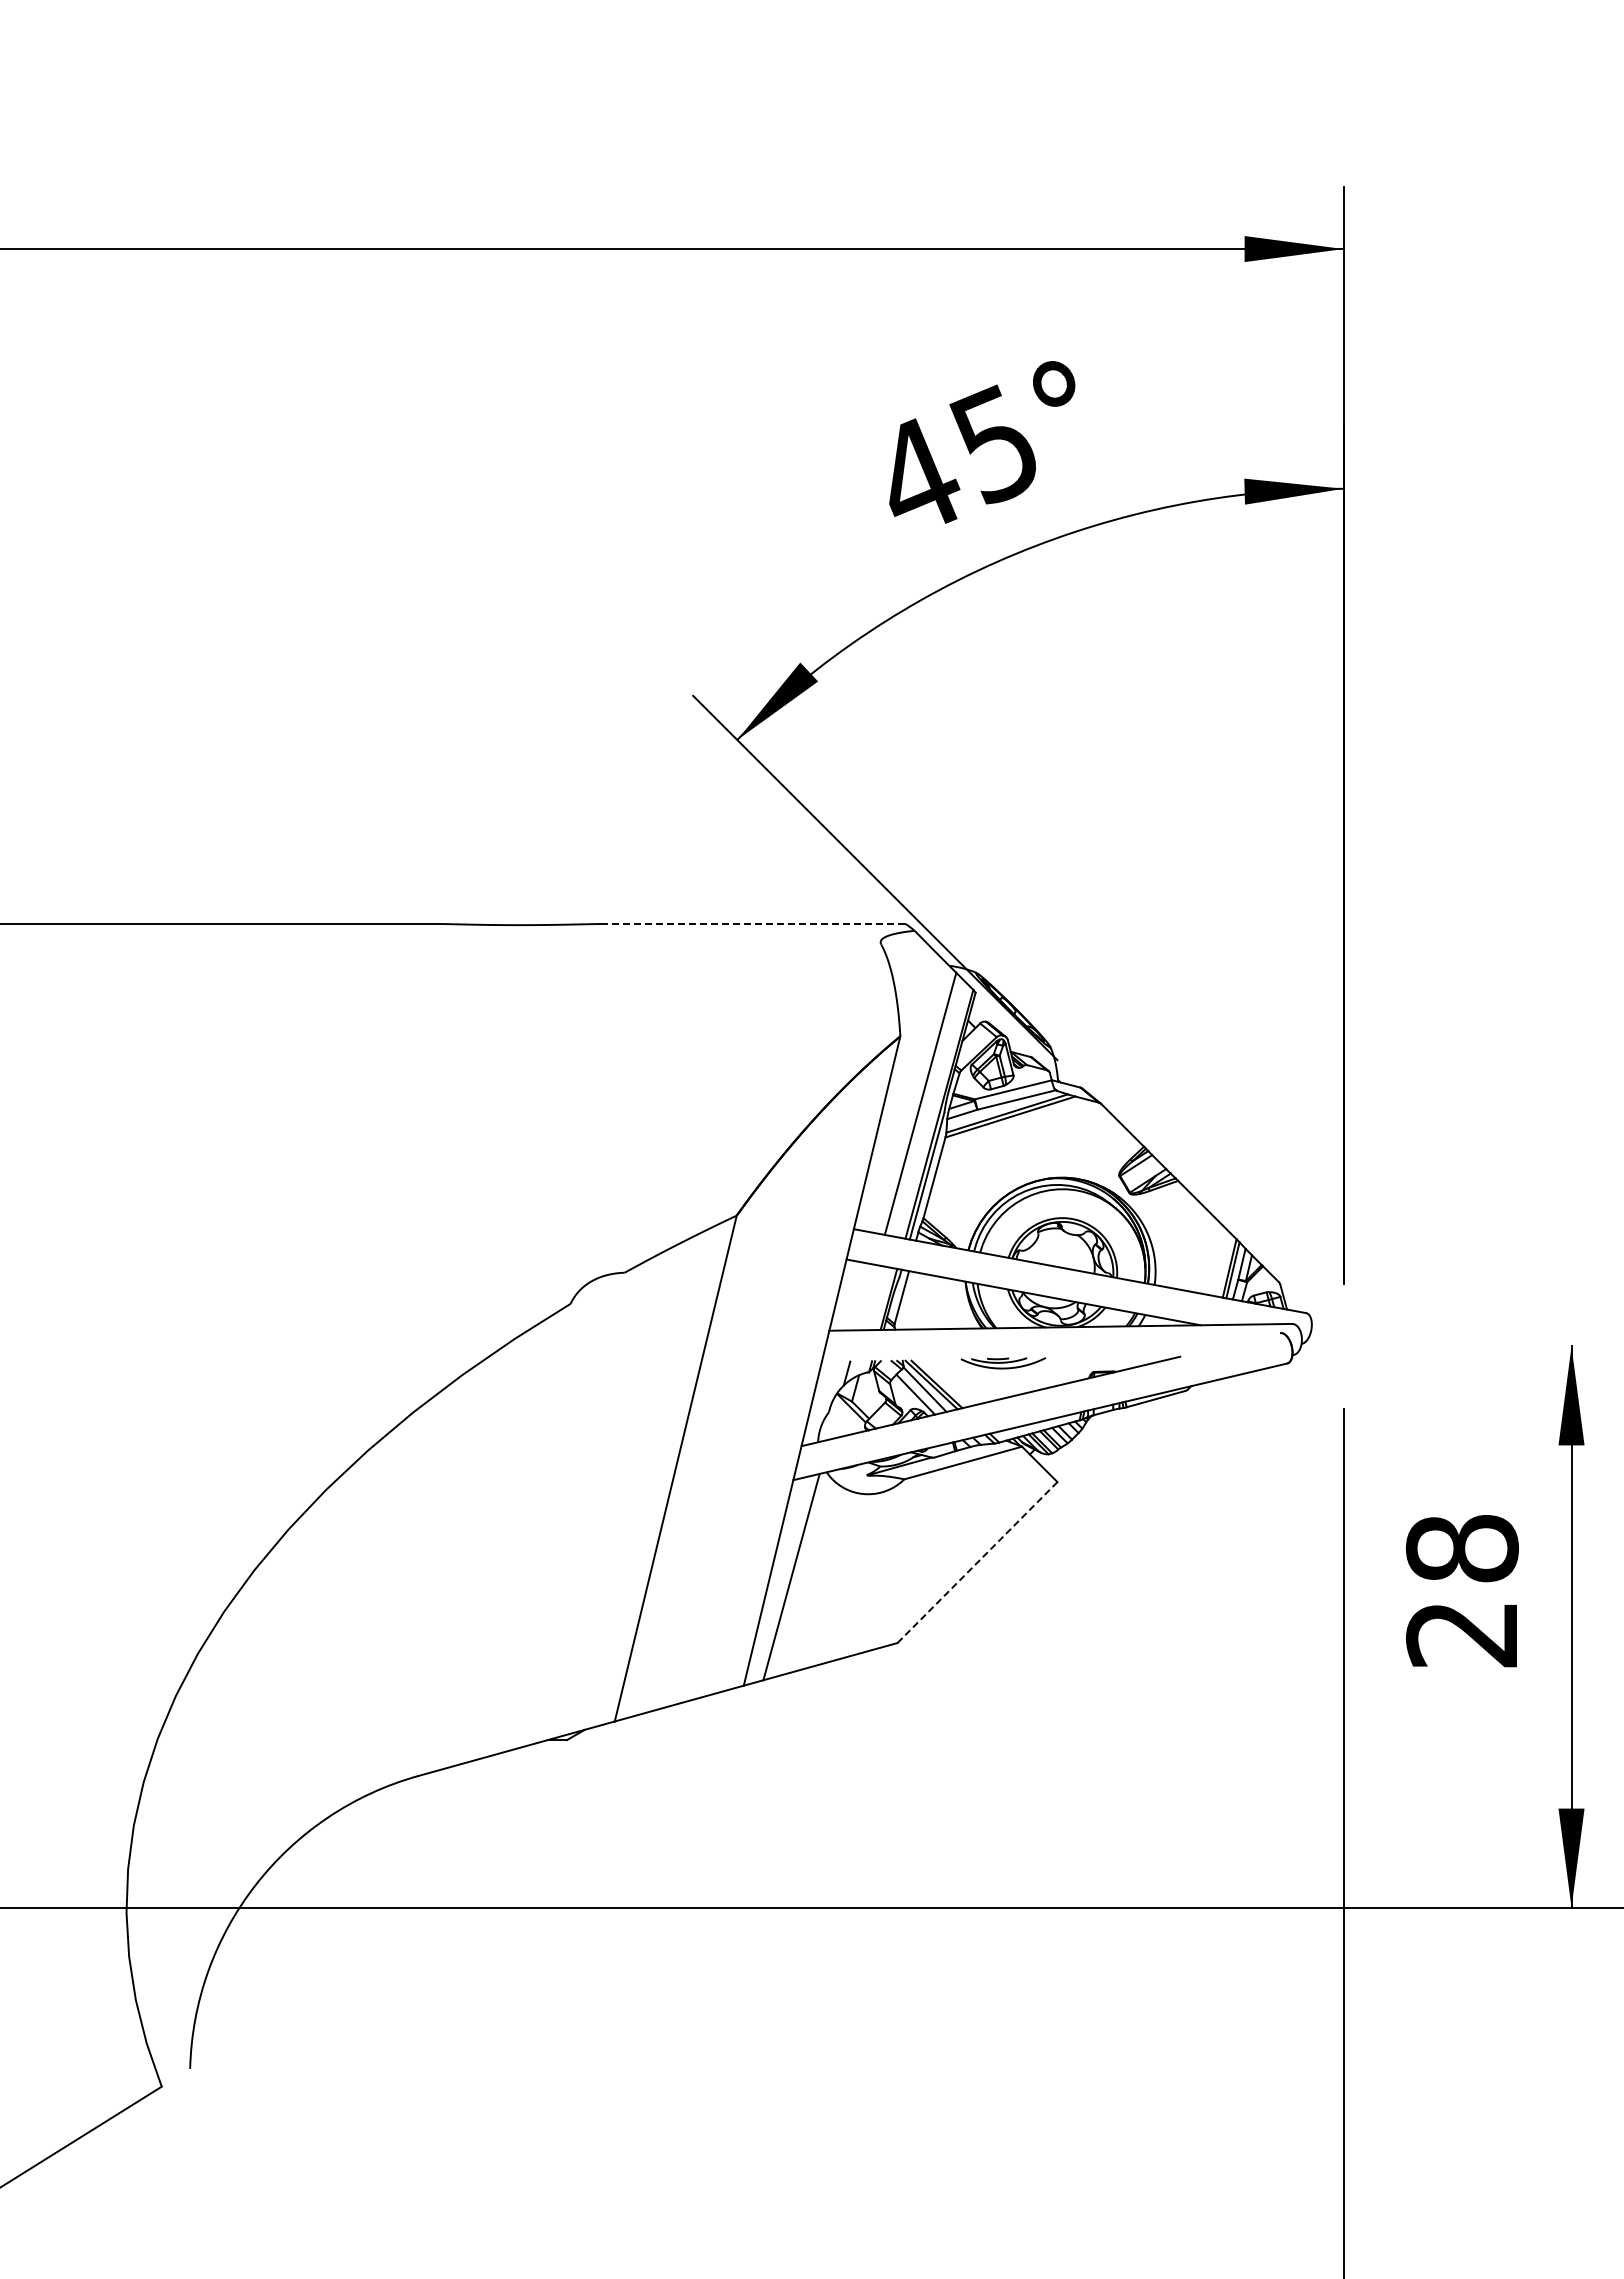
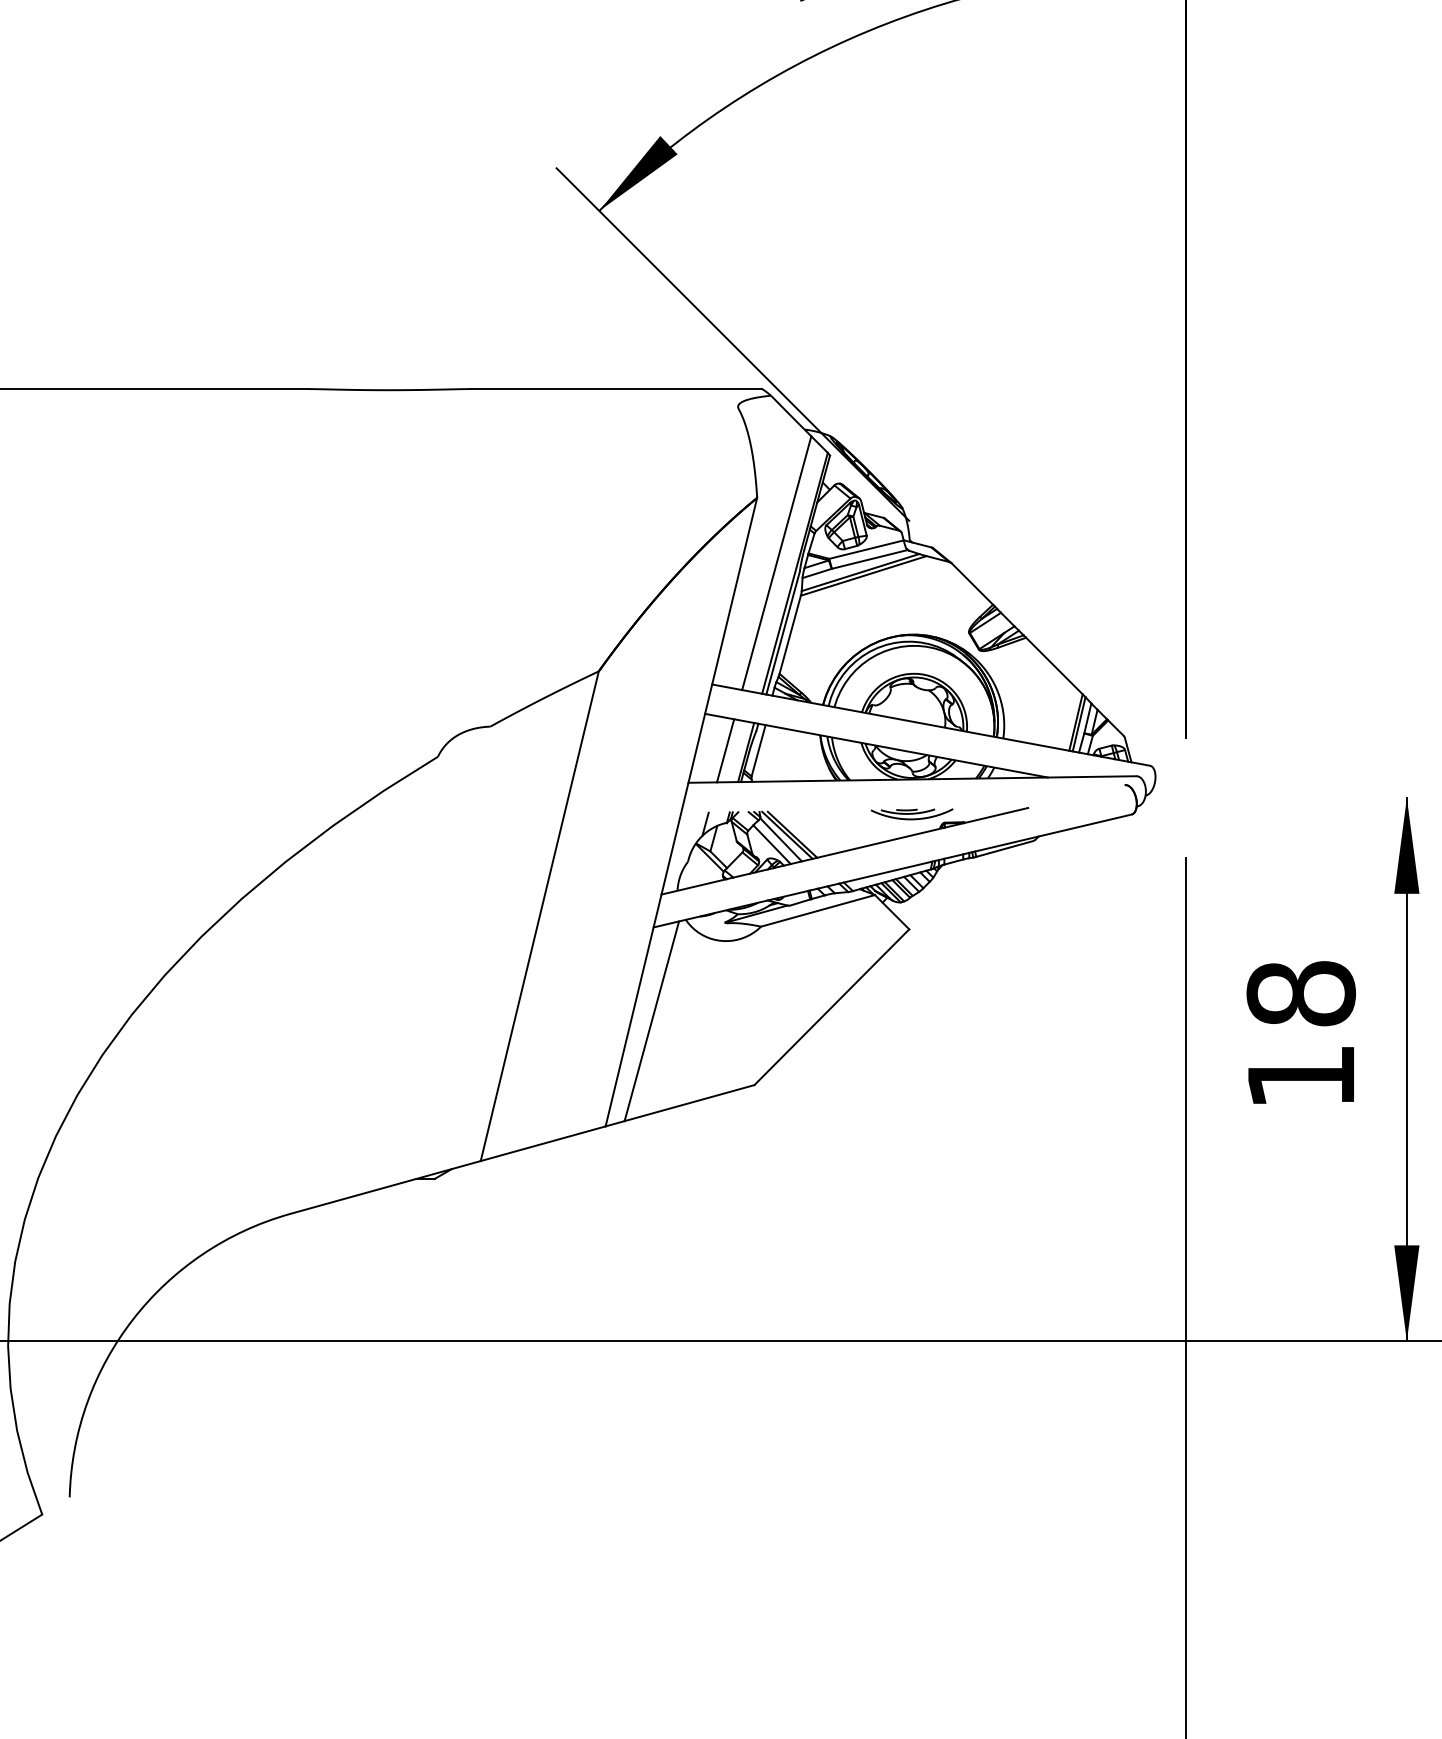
line: (754, 923) -> (615, 388), dashed -> solid
line: (867, 1297) -> (725, 750), added
part: (1003, 1363) -> (912, 814), moved
line: (977, 1562) -> (831, 1007), dashed -> solid
text: (1460, 1635) -> (1299, 1077), 28 -> 18

